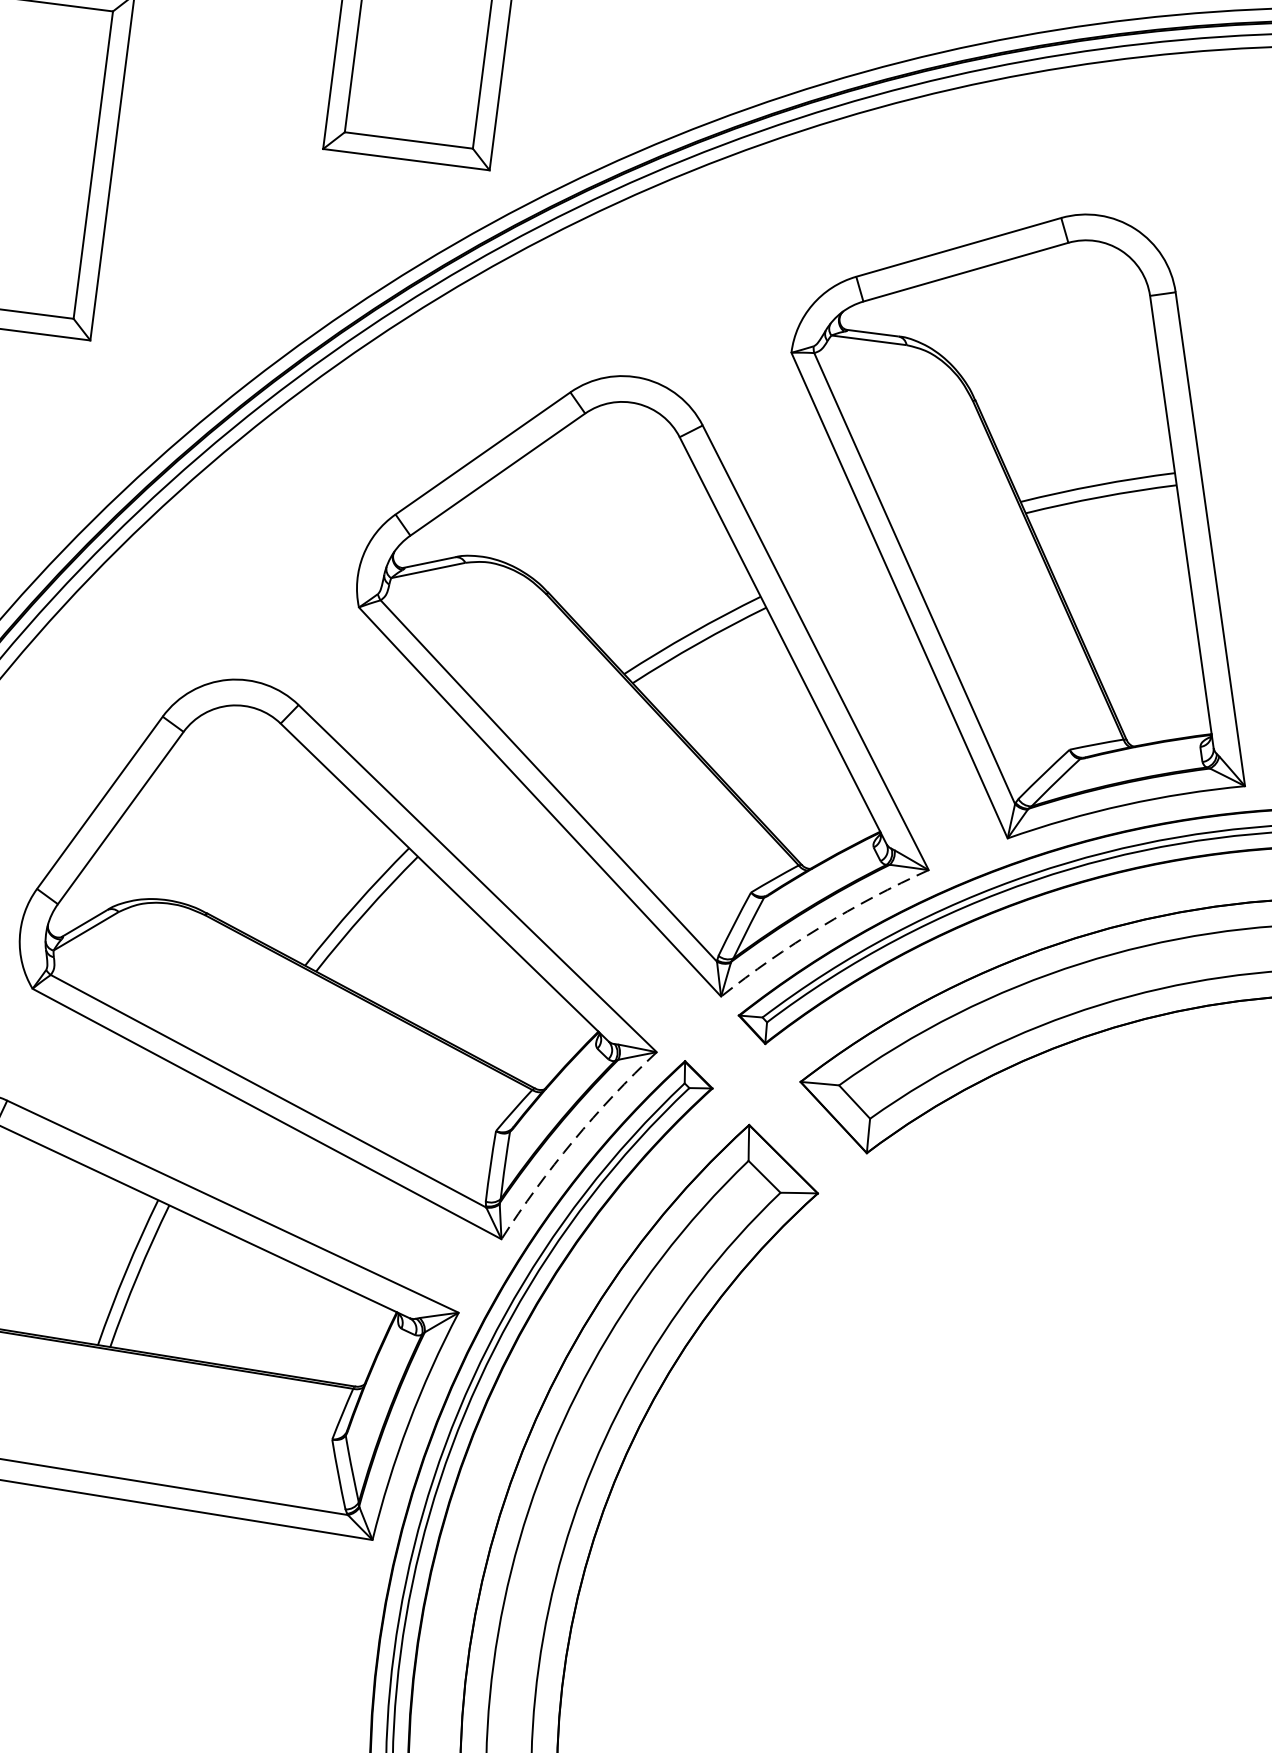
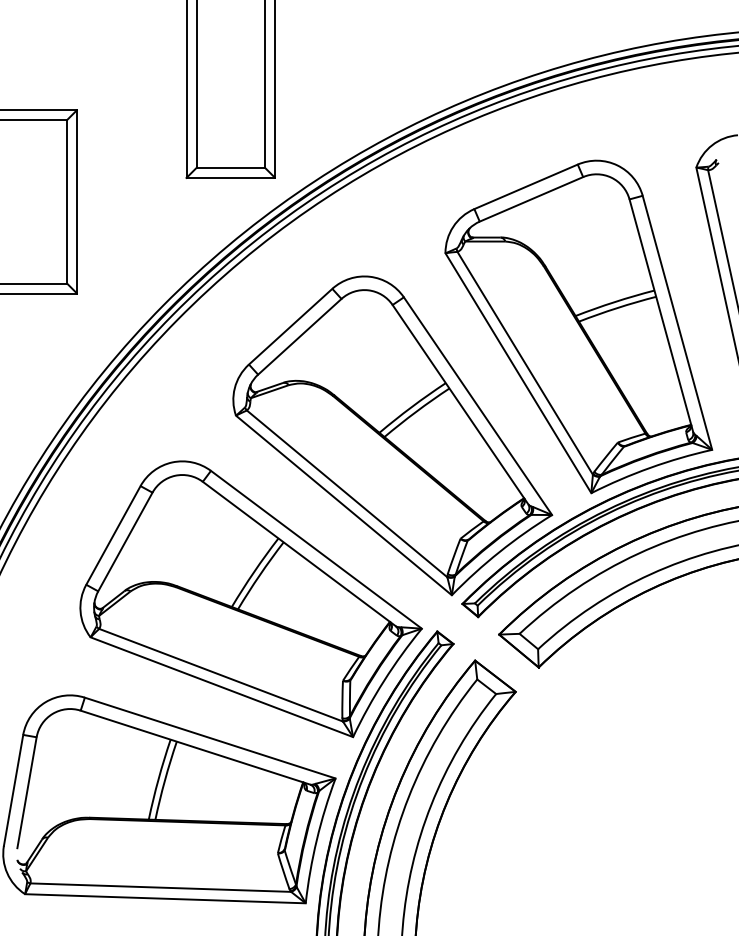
arc: (820, 927) -> (499, 552), dashed -> solid
arc: (574, 1140) -> (384, 680), dashed -> solid

